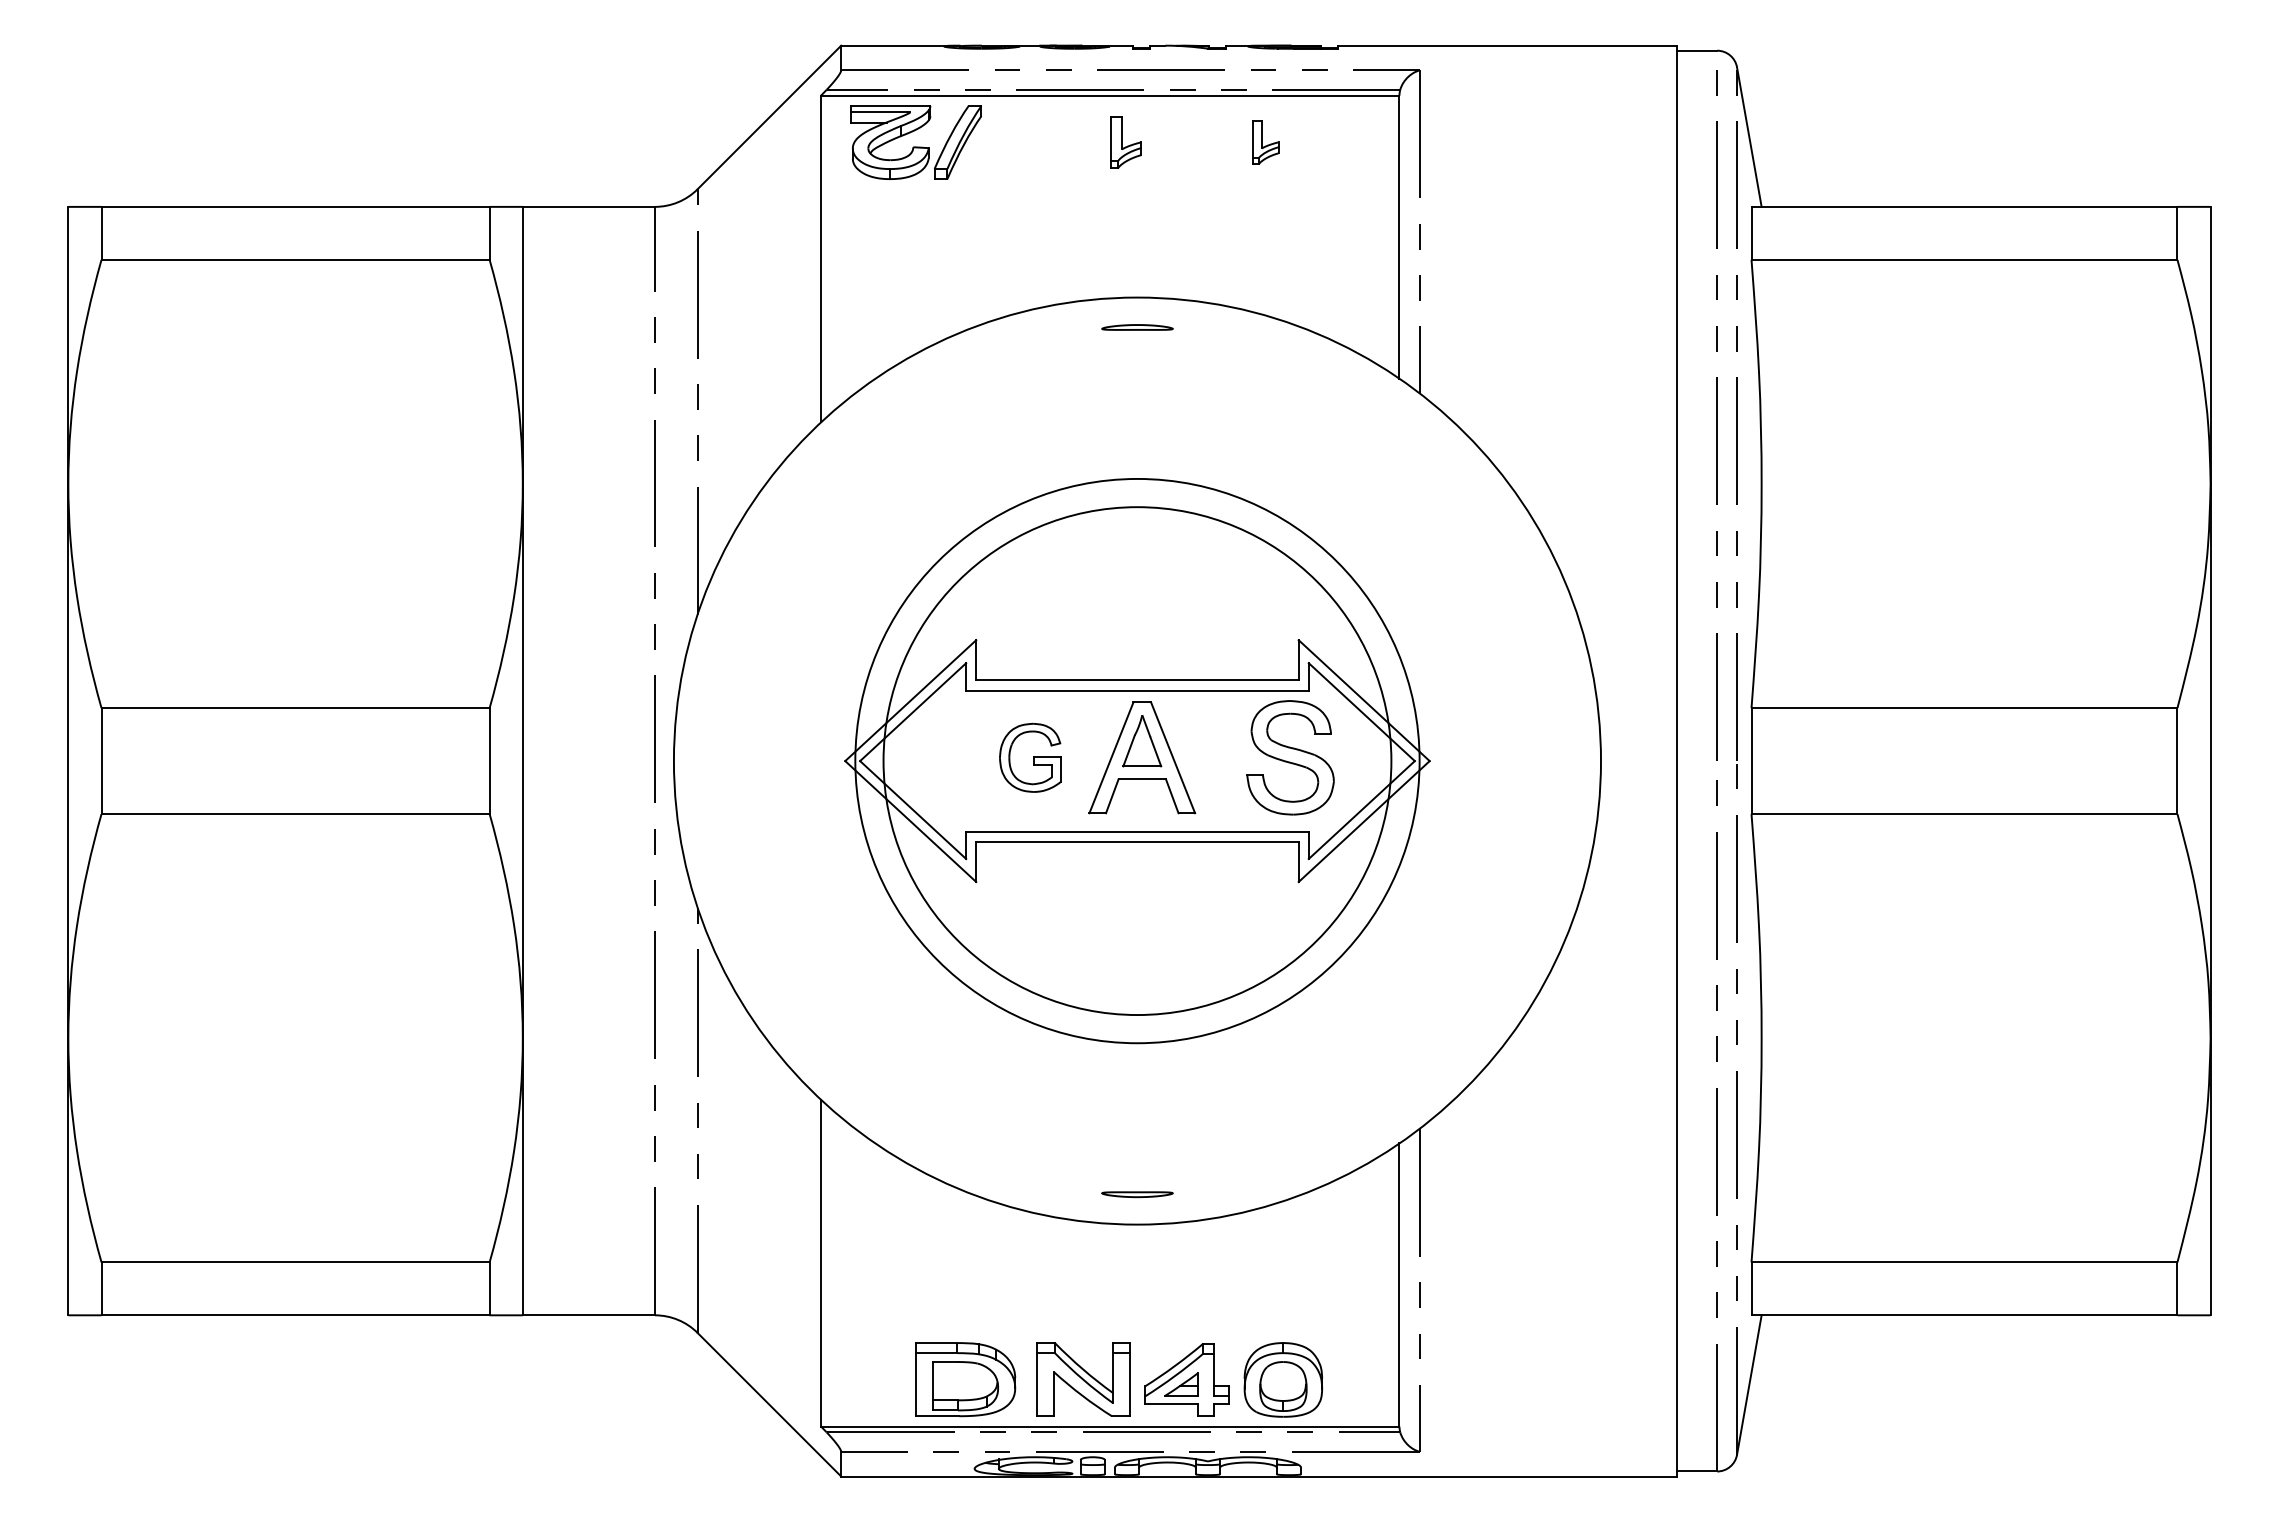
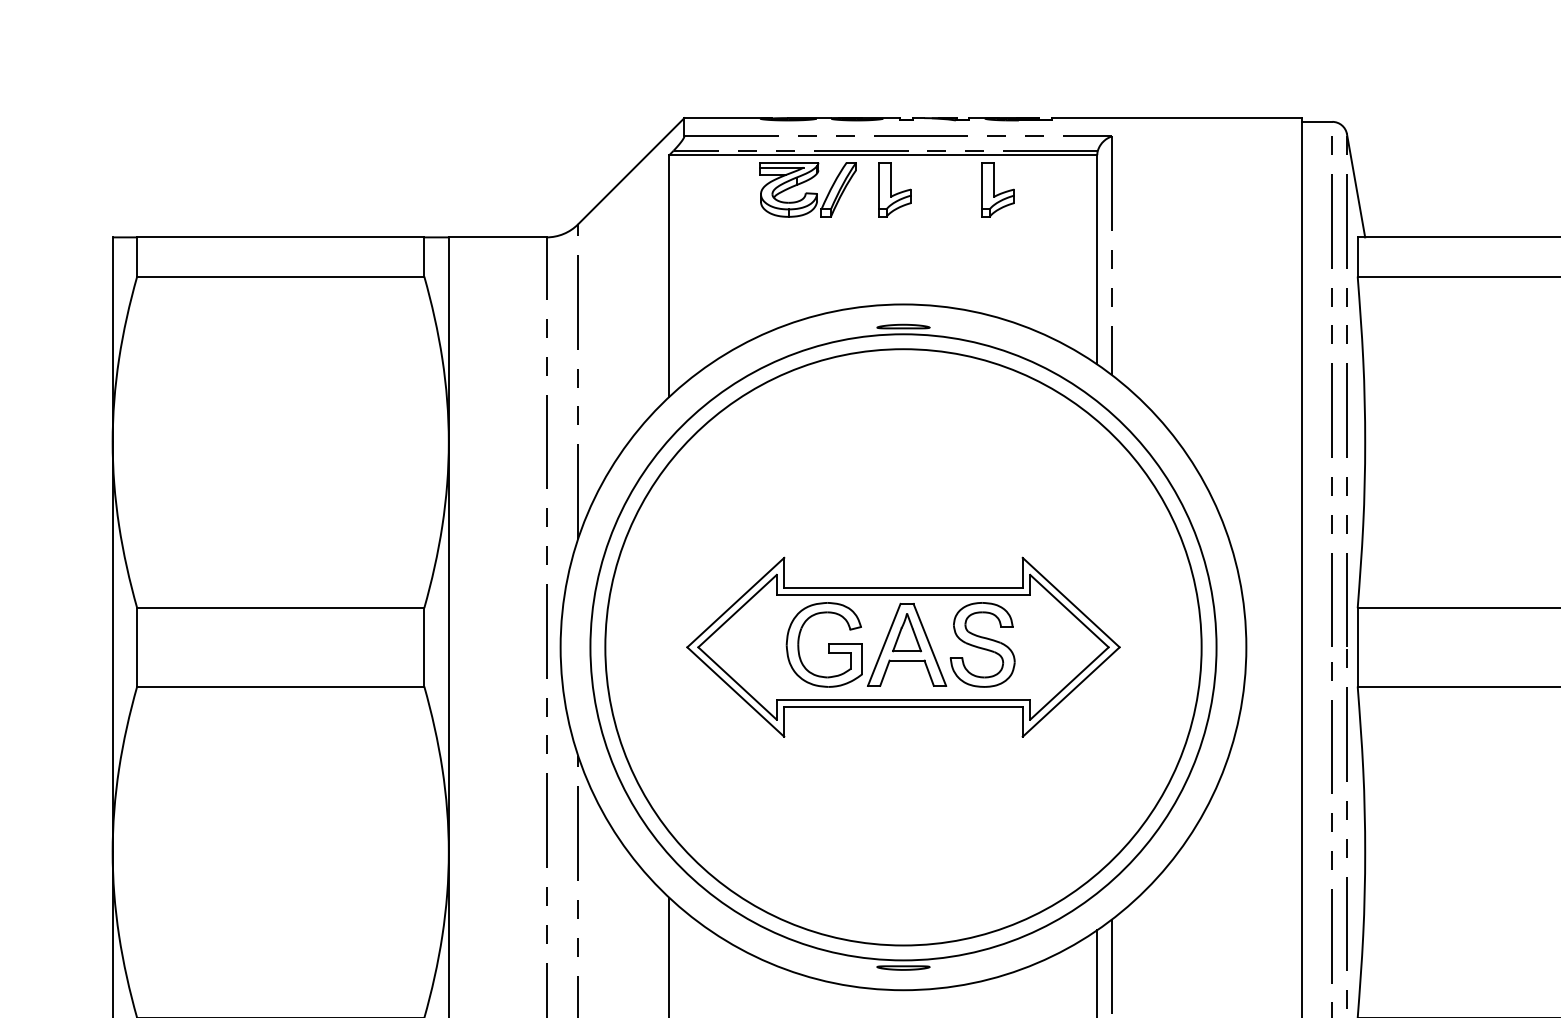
part: (915, 142) -> (807, 189), moved
part: (1126, 142) -> (895, 189), size x1.43
part: (1265, 142) -> (998, 189), size x1.67
part: (1030, 757) -> (824, 644), size x1.67
part: (1290, 757) -> (982, 644), moved
circle: (1137, 760) -> (903, 646), size x1.67
circle: (1137, 761) -> (903, 647), size x1.43

